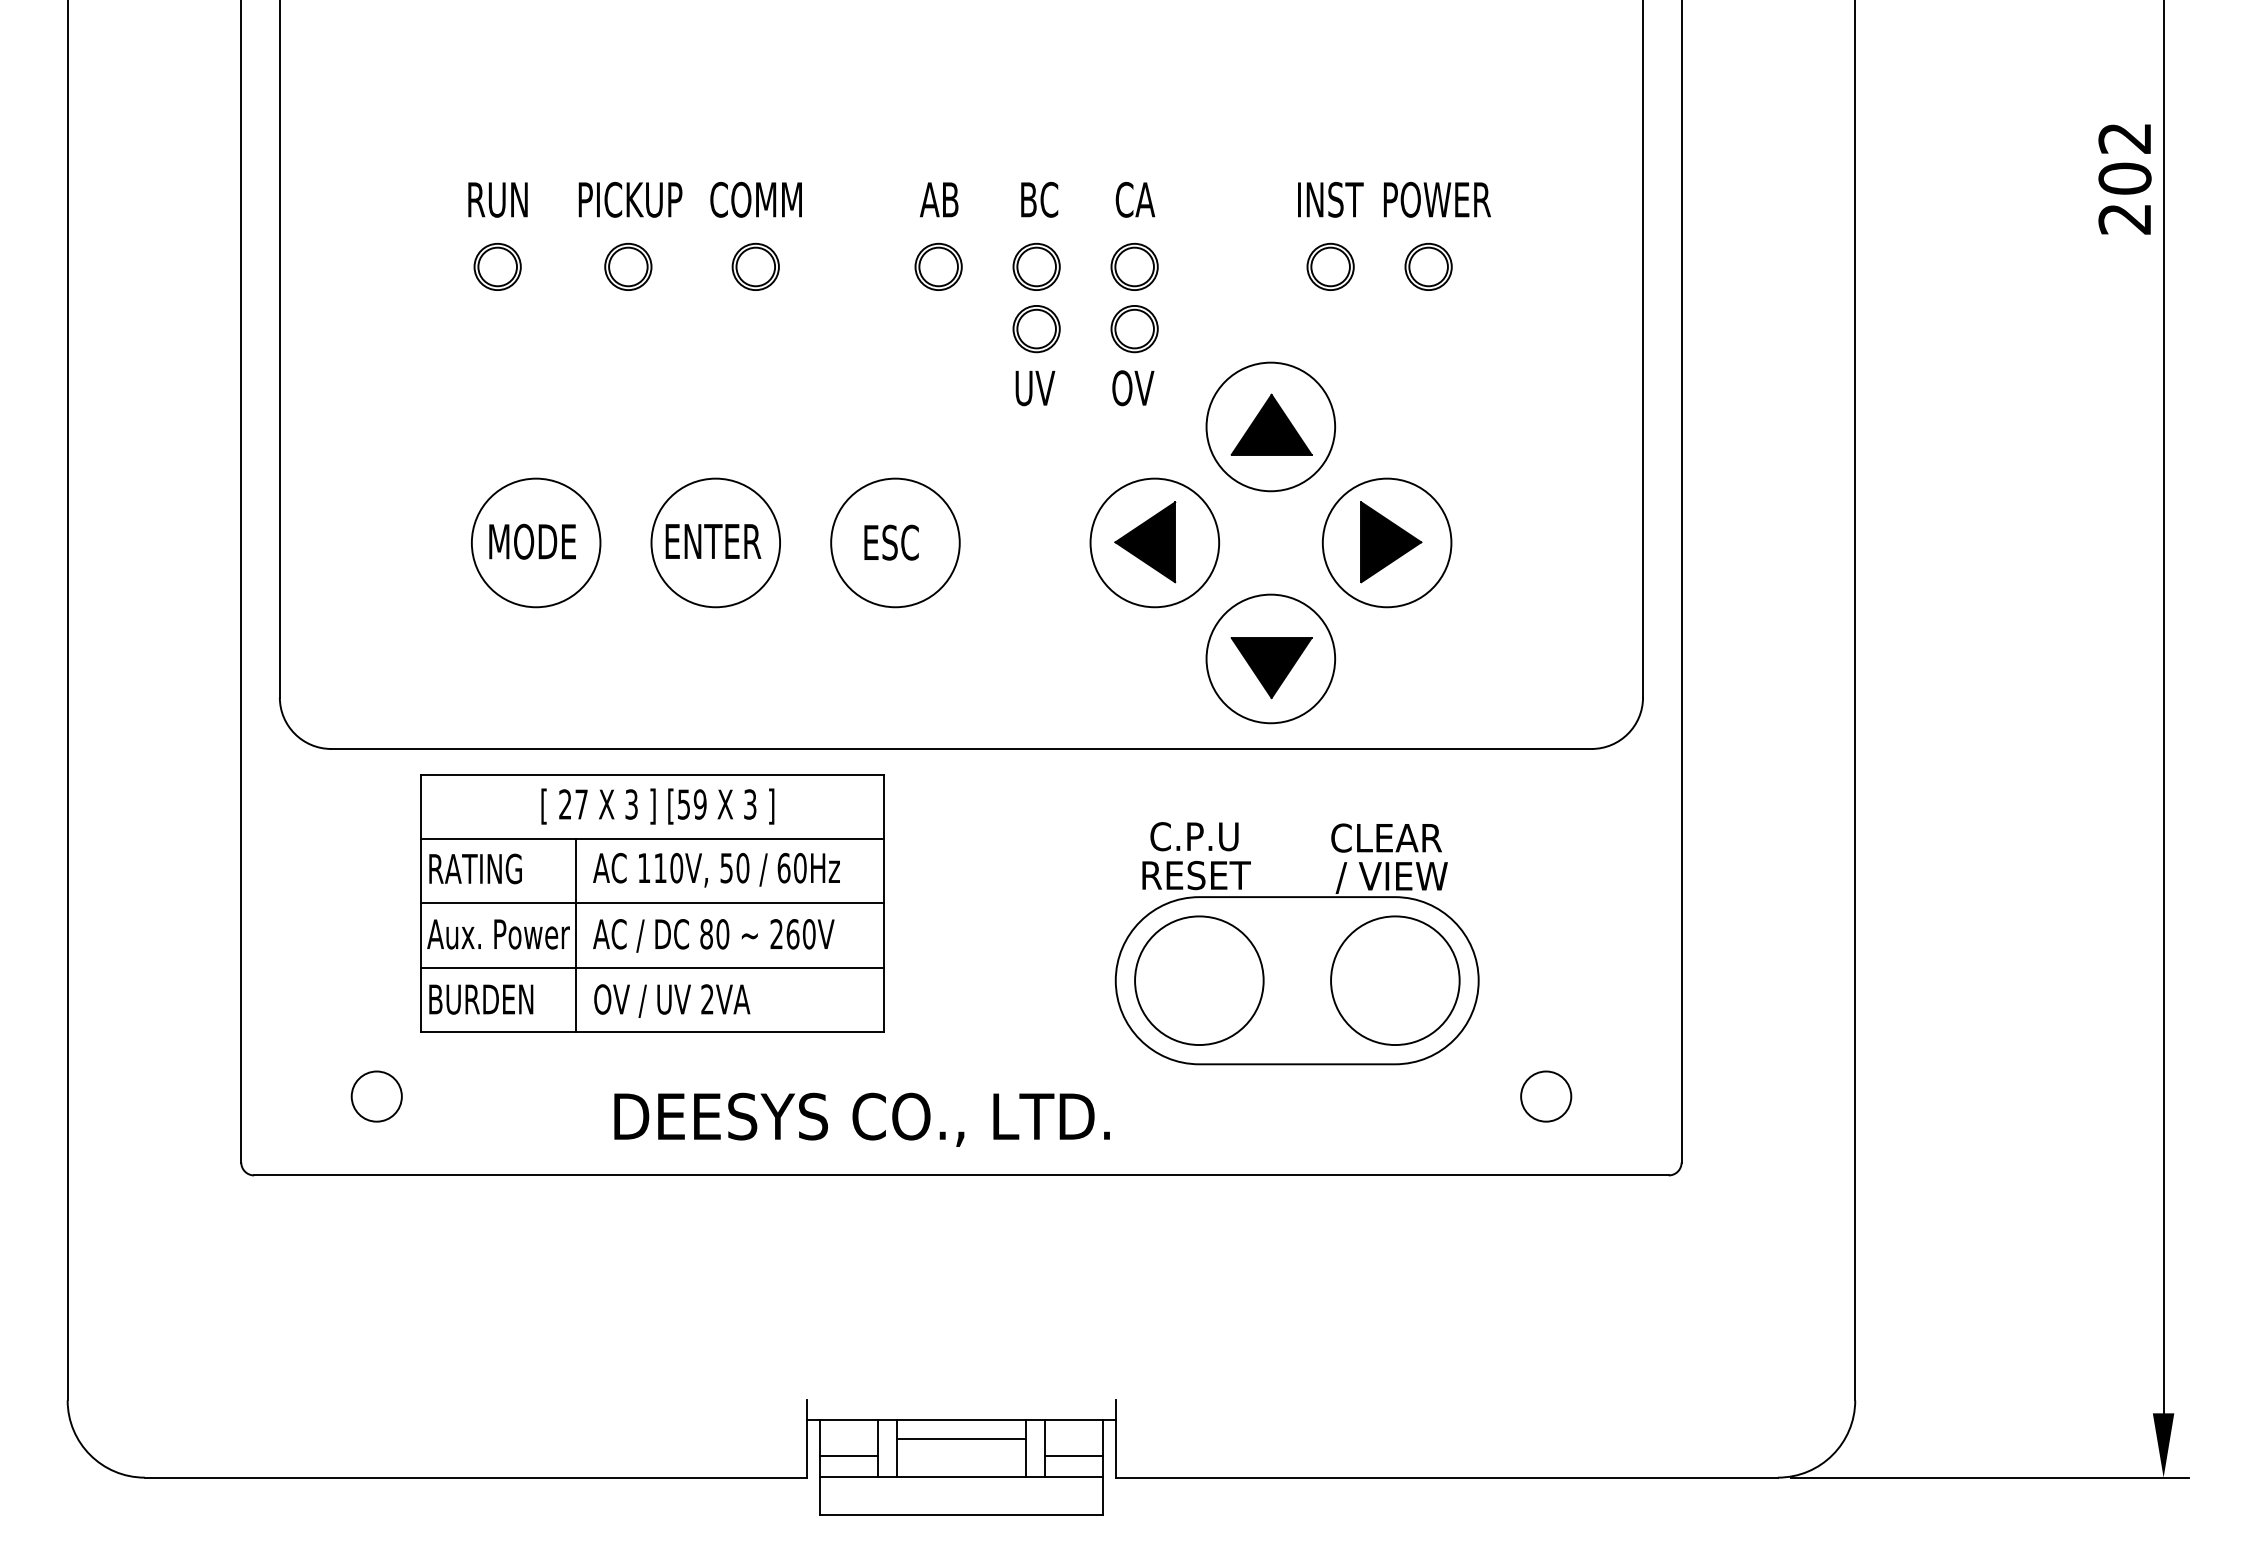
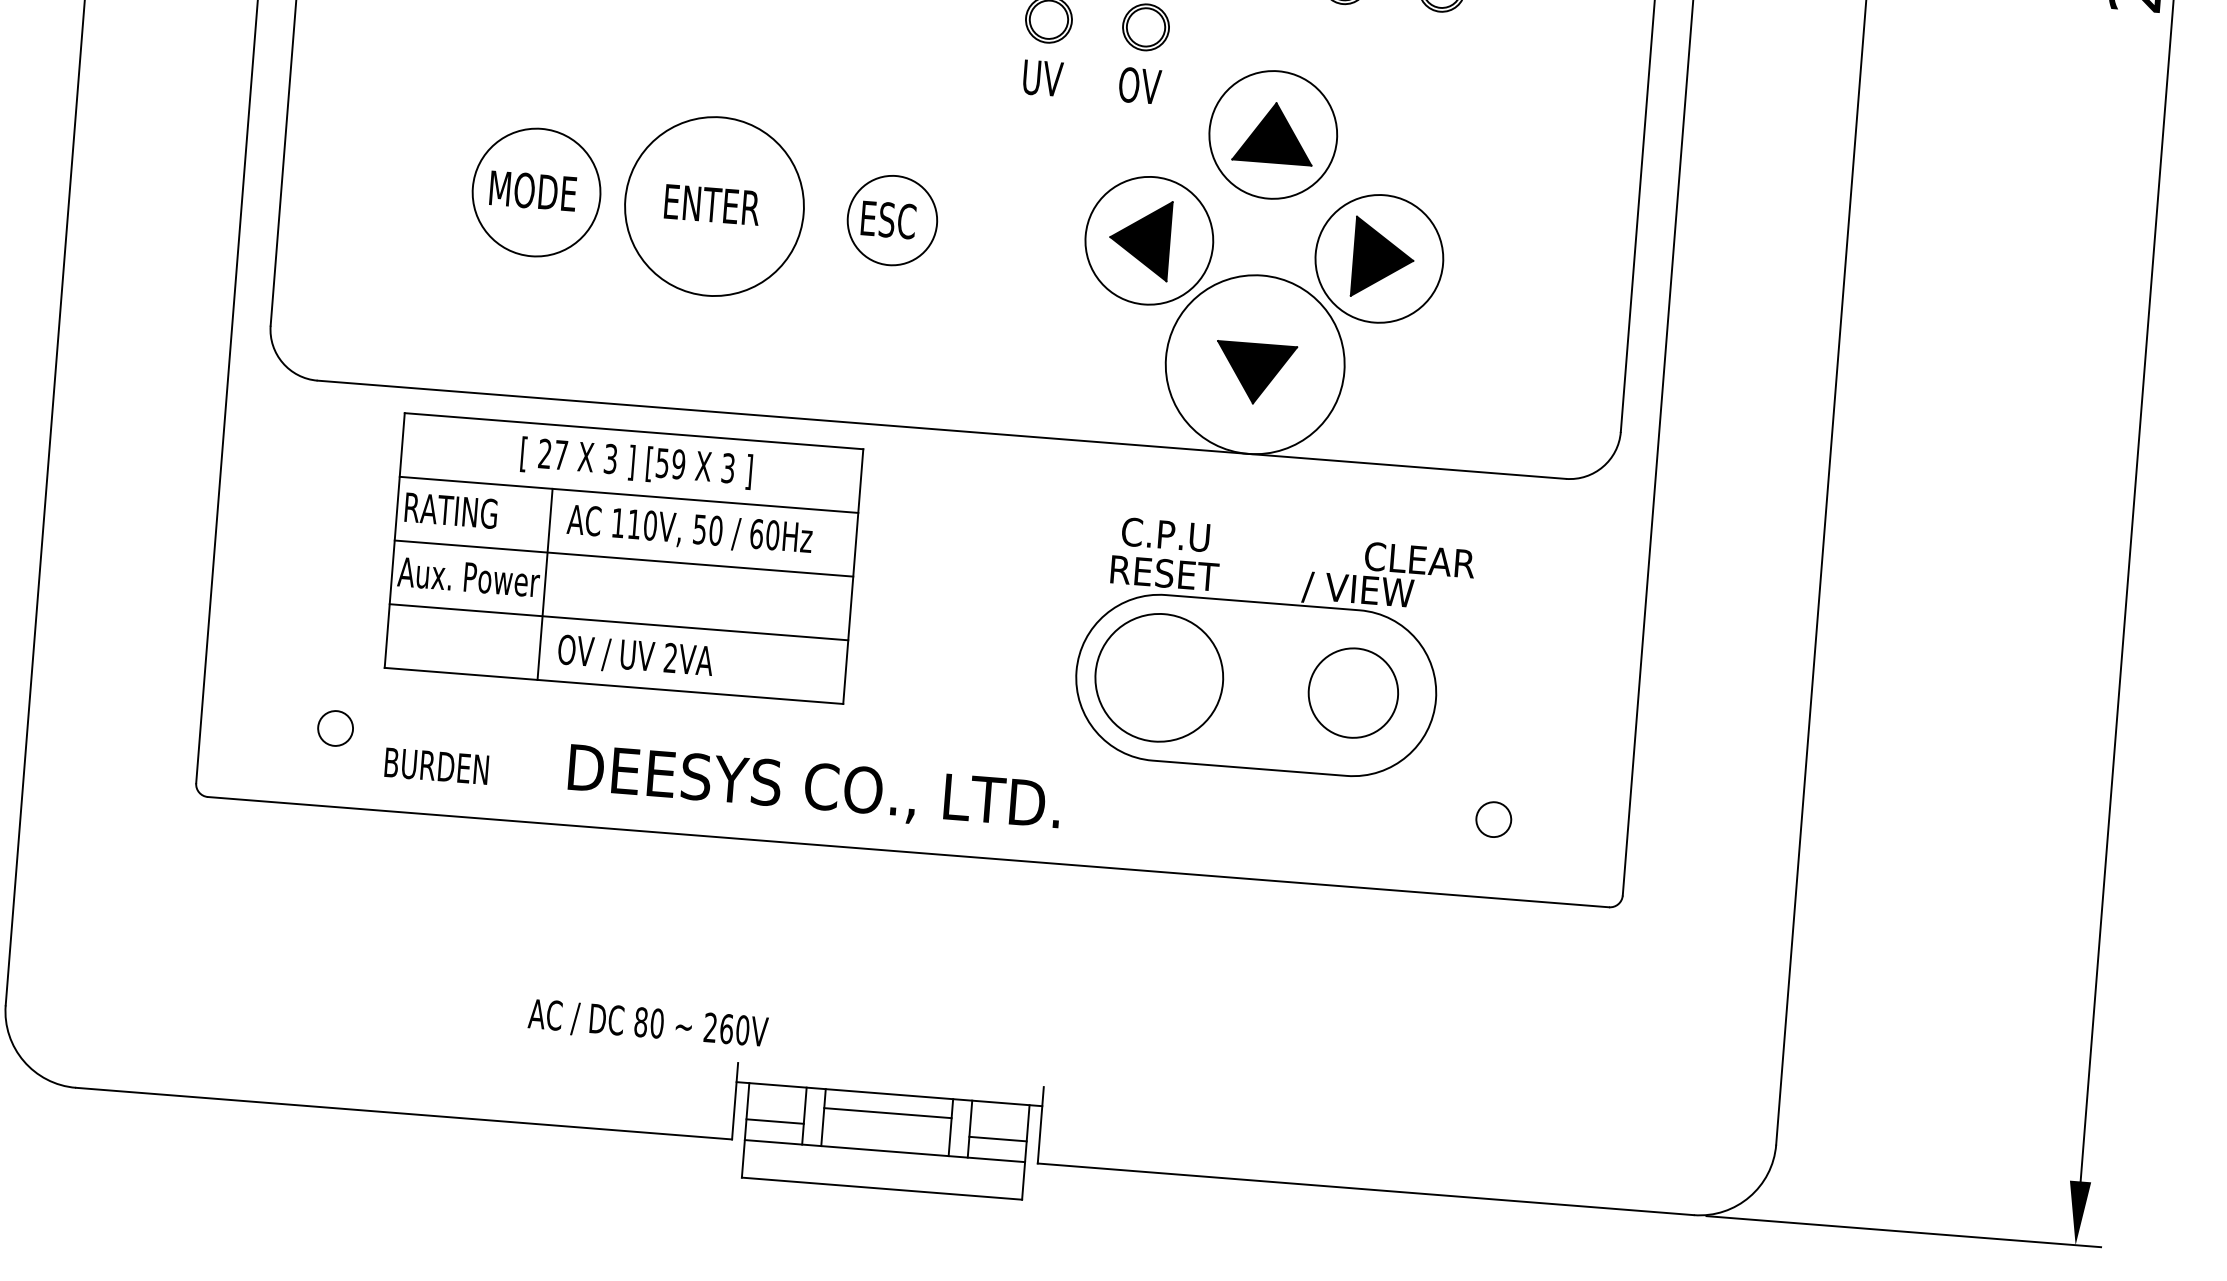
circle: (715, 542) -> (714, 206), size x1.4
circle: (895, 542) -> (892, 220), size x0.7
circle: (1270, 658) -> (1254, 364), size x1.4
text: (1386, 837) -> (1419, 559), moved
text: (713, 935) -> (647, 1024), moved
circle: (1395, 980) -> (1353, 692), size x0.7
text: (481, 999) -> (436, 766), moved
circle: (376, 1096) -> (335, 728), size x0.7
circle: (1546, 1096) -> (1494, 819), size x0.7

